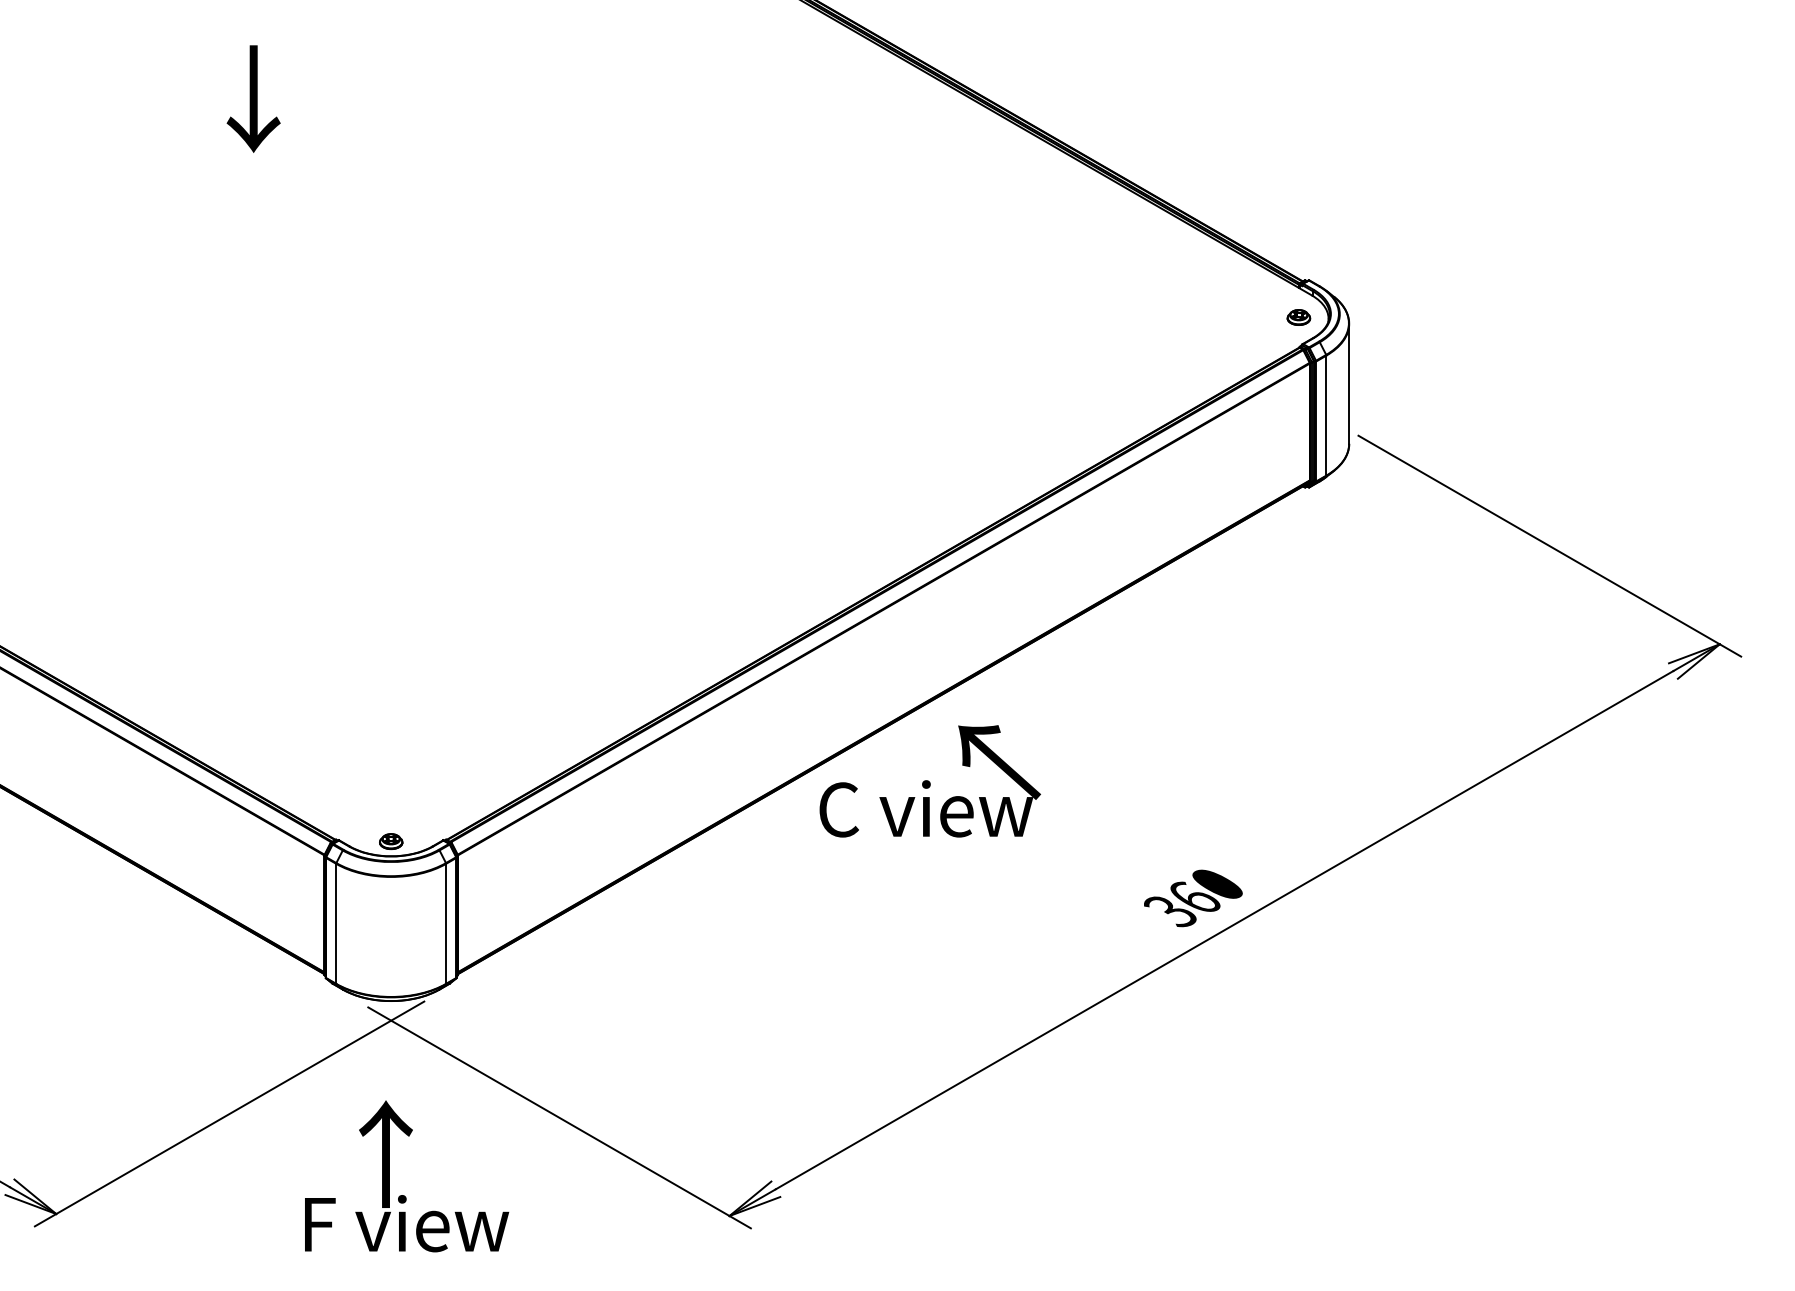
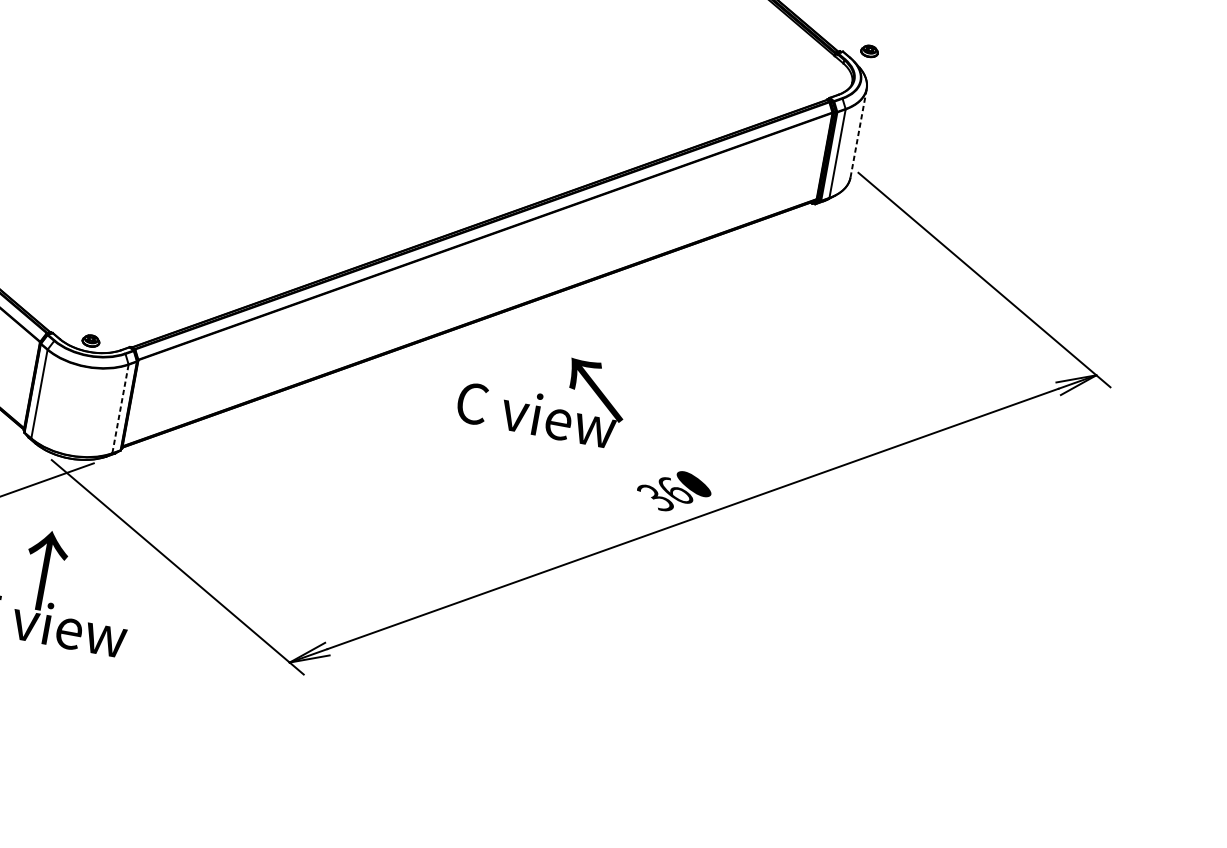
part: (1298, 317) -> (869, 51), moved
line: (1349, 383) -> (858, 133), solid -> dashed
text: (929, 781) -> (542, 394), moved
line: (446, 923) -> (120, 408), solid -> dashed

